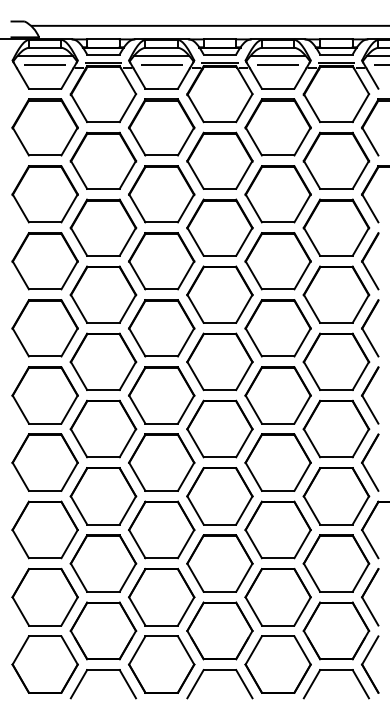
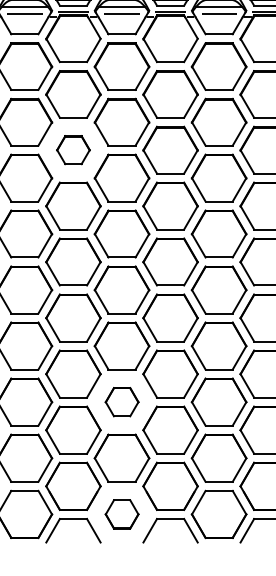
part: (103, 227) -> (73, 149), size x0.6
part: (161, 529) -> (121, 401), size x0.6
part: (161, 664) -> (121, 514), size x0.6

